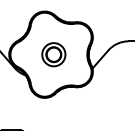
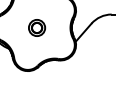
part: (53, 54) -> (36, 27), size x0.7

